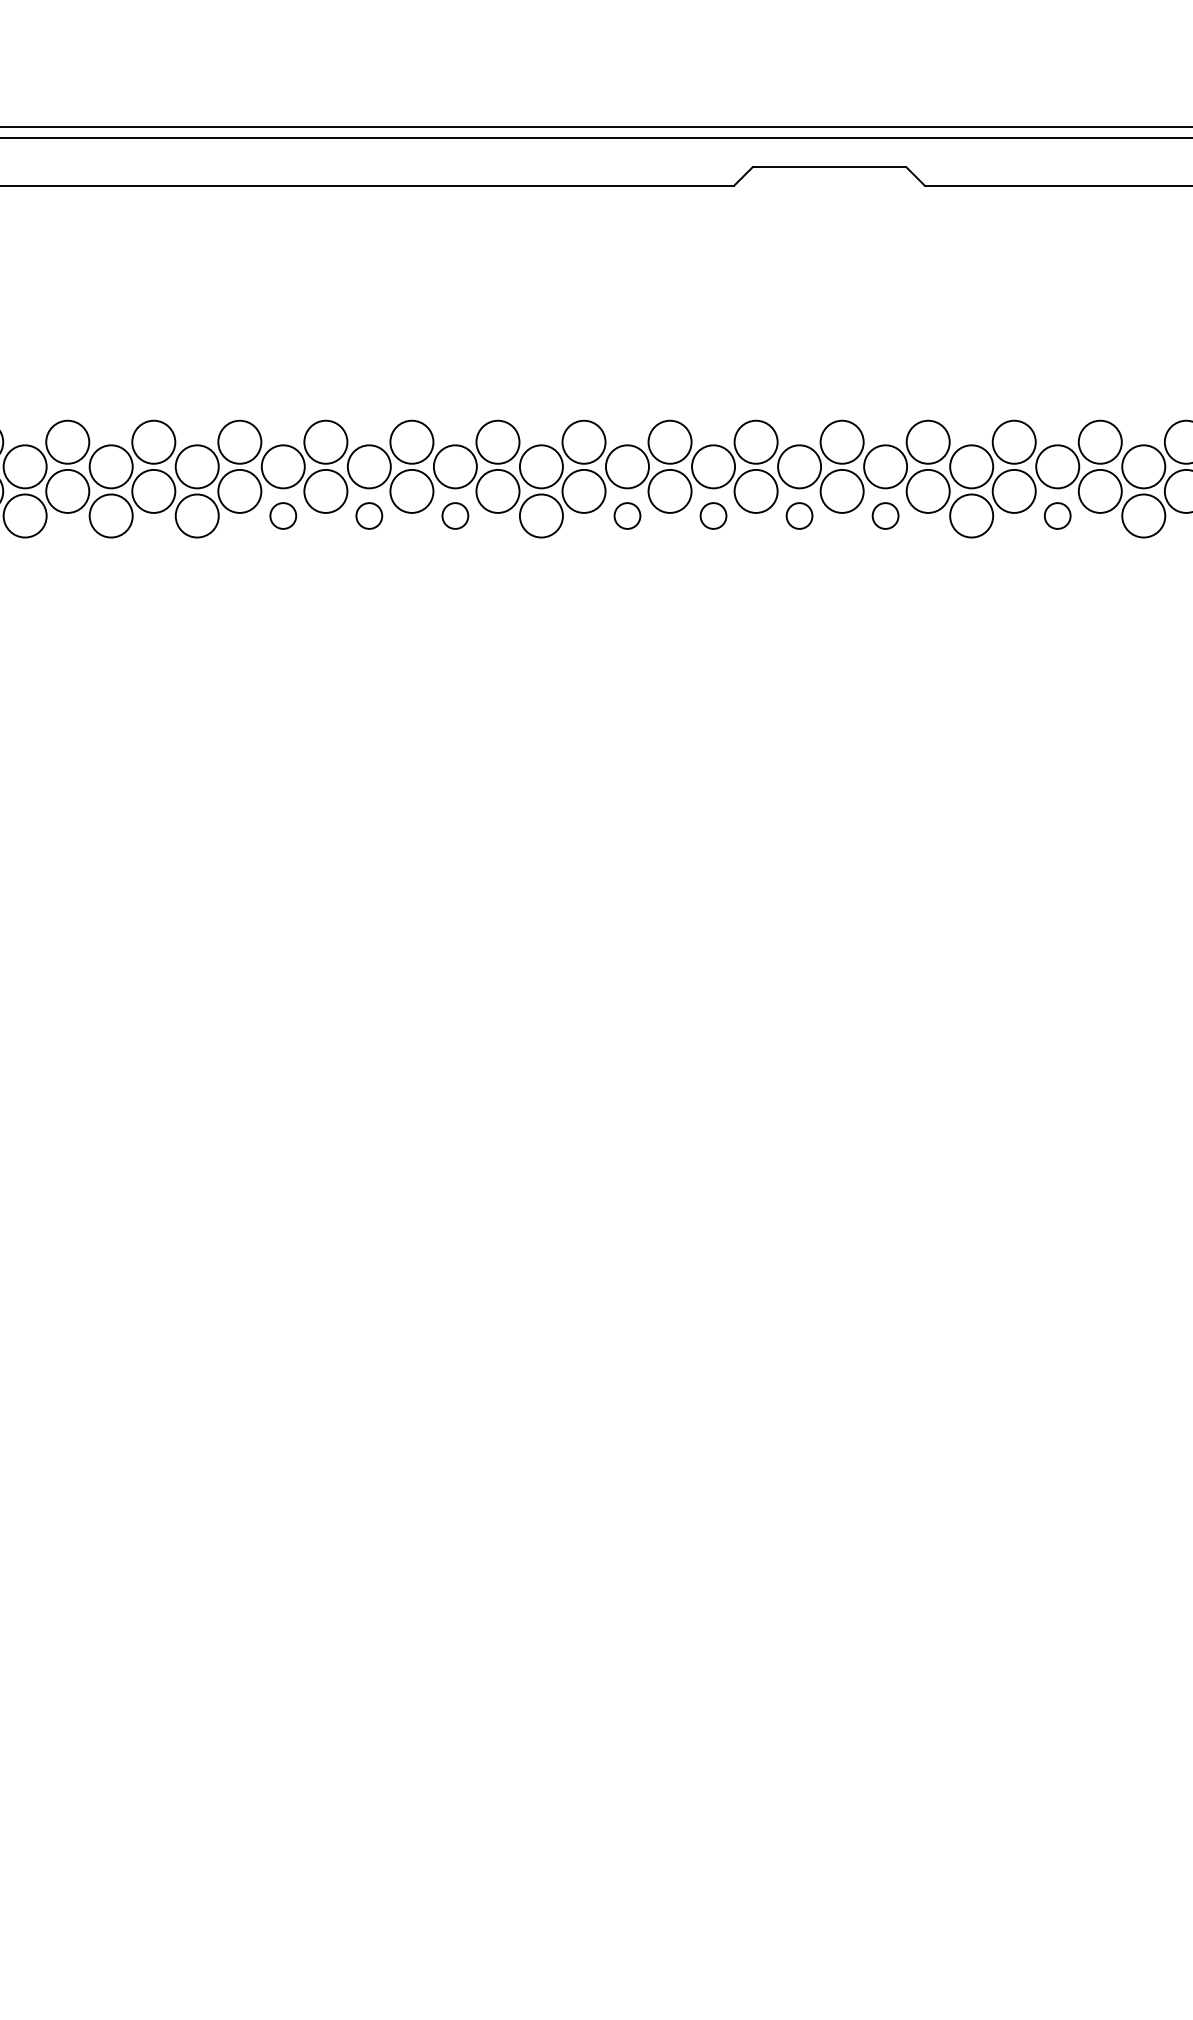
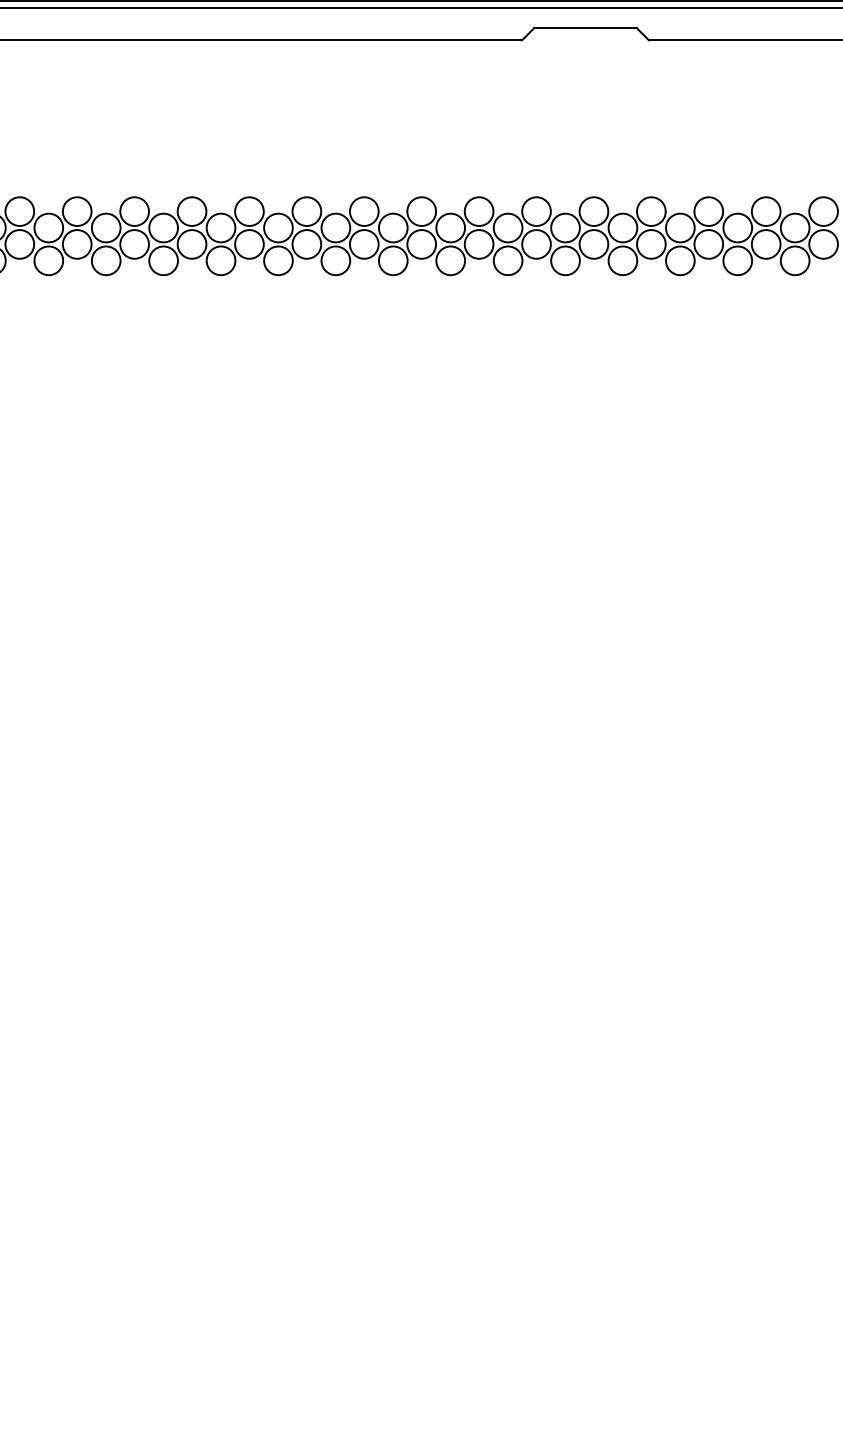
circle: (282, 515) -> (220, 260), size x1.67
circle: (369, 515) -> (278, 260), size x1.67
circle: (454, 515) -> (335, 260), size x1.67
circle: (627, 515) -> (450, 260), size x1.67
circle: (712, 515) -> (507, 260), size x1.67
circle: (799, 515) -> (565, 260), size x1.67
circle: (884, 515) -> (622, 260), size x1.67
circle: (1057, 515) -> (737, 260), size x1.67

